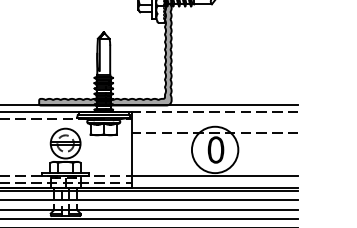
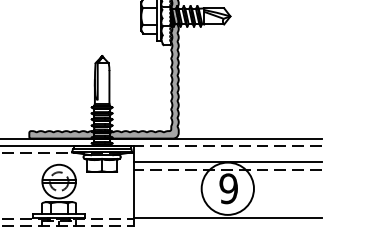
line: (214, 126) -> (227, 162), added
text: (215, 149) -> (228, 188), 0 -> 9

